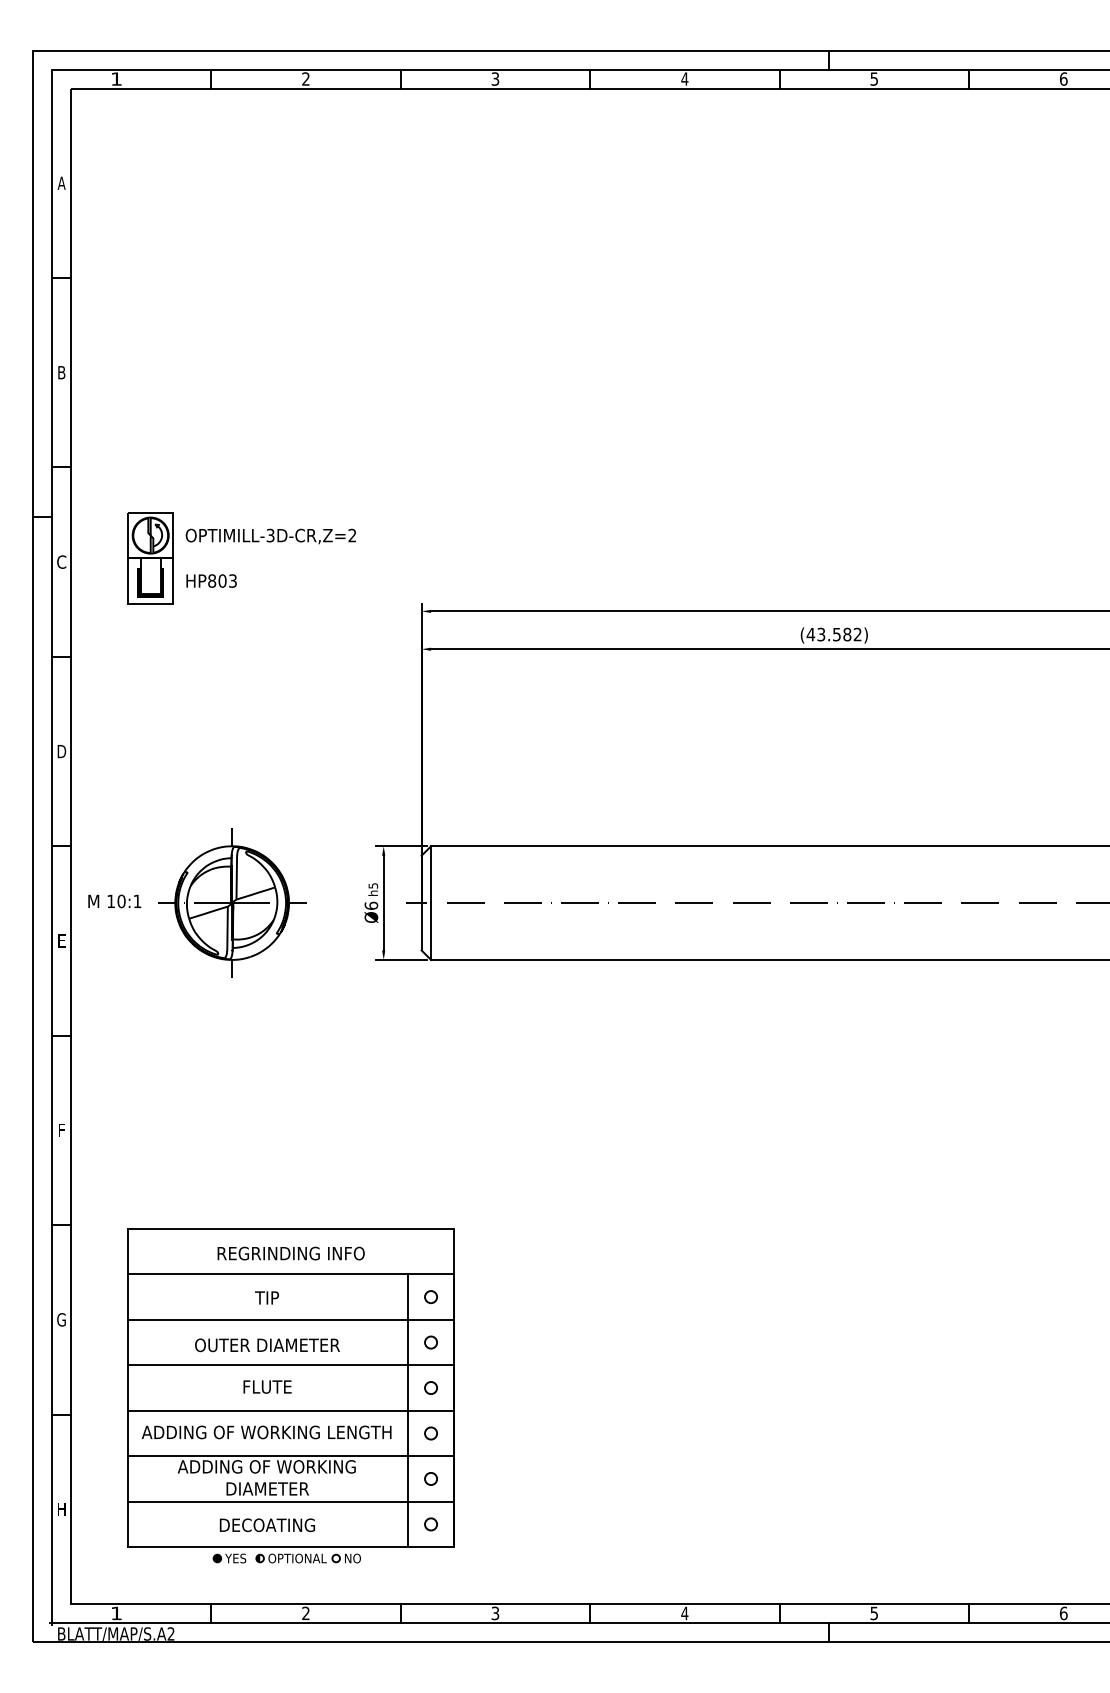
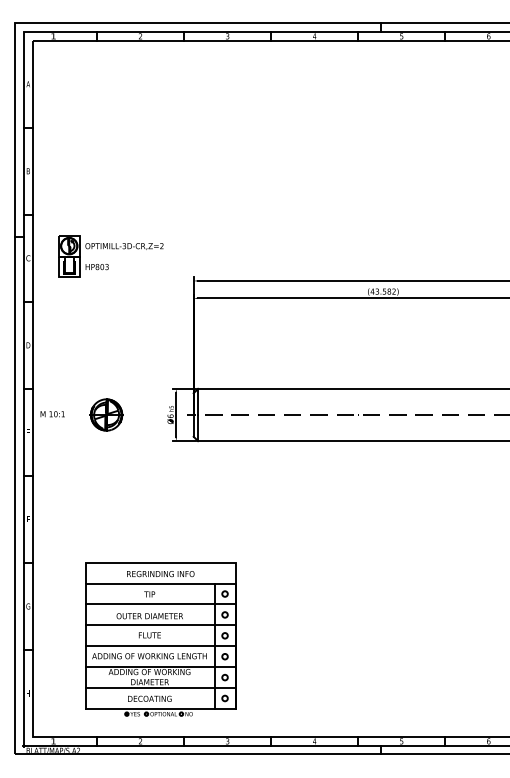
part: (231, 901) -> (106, 414), size x0.6
part: (290, 1396) -> (160, 639), moved

